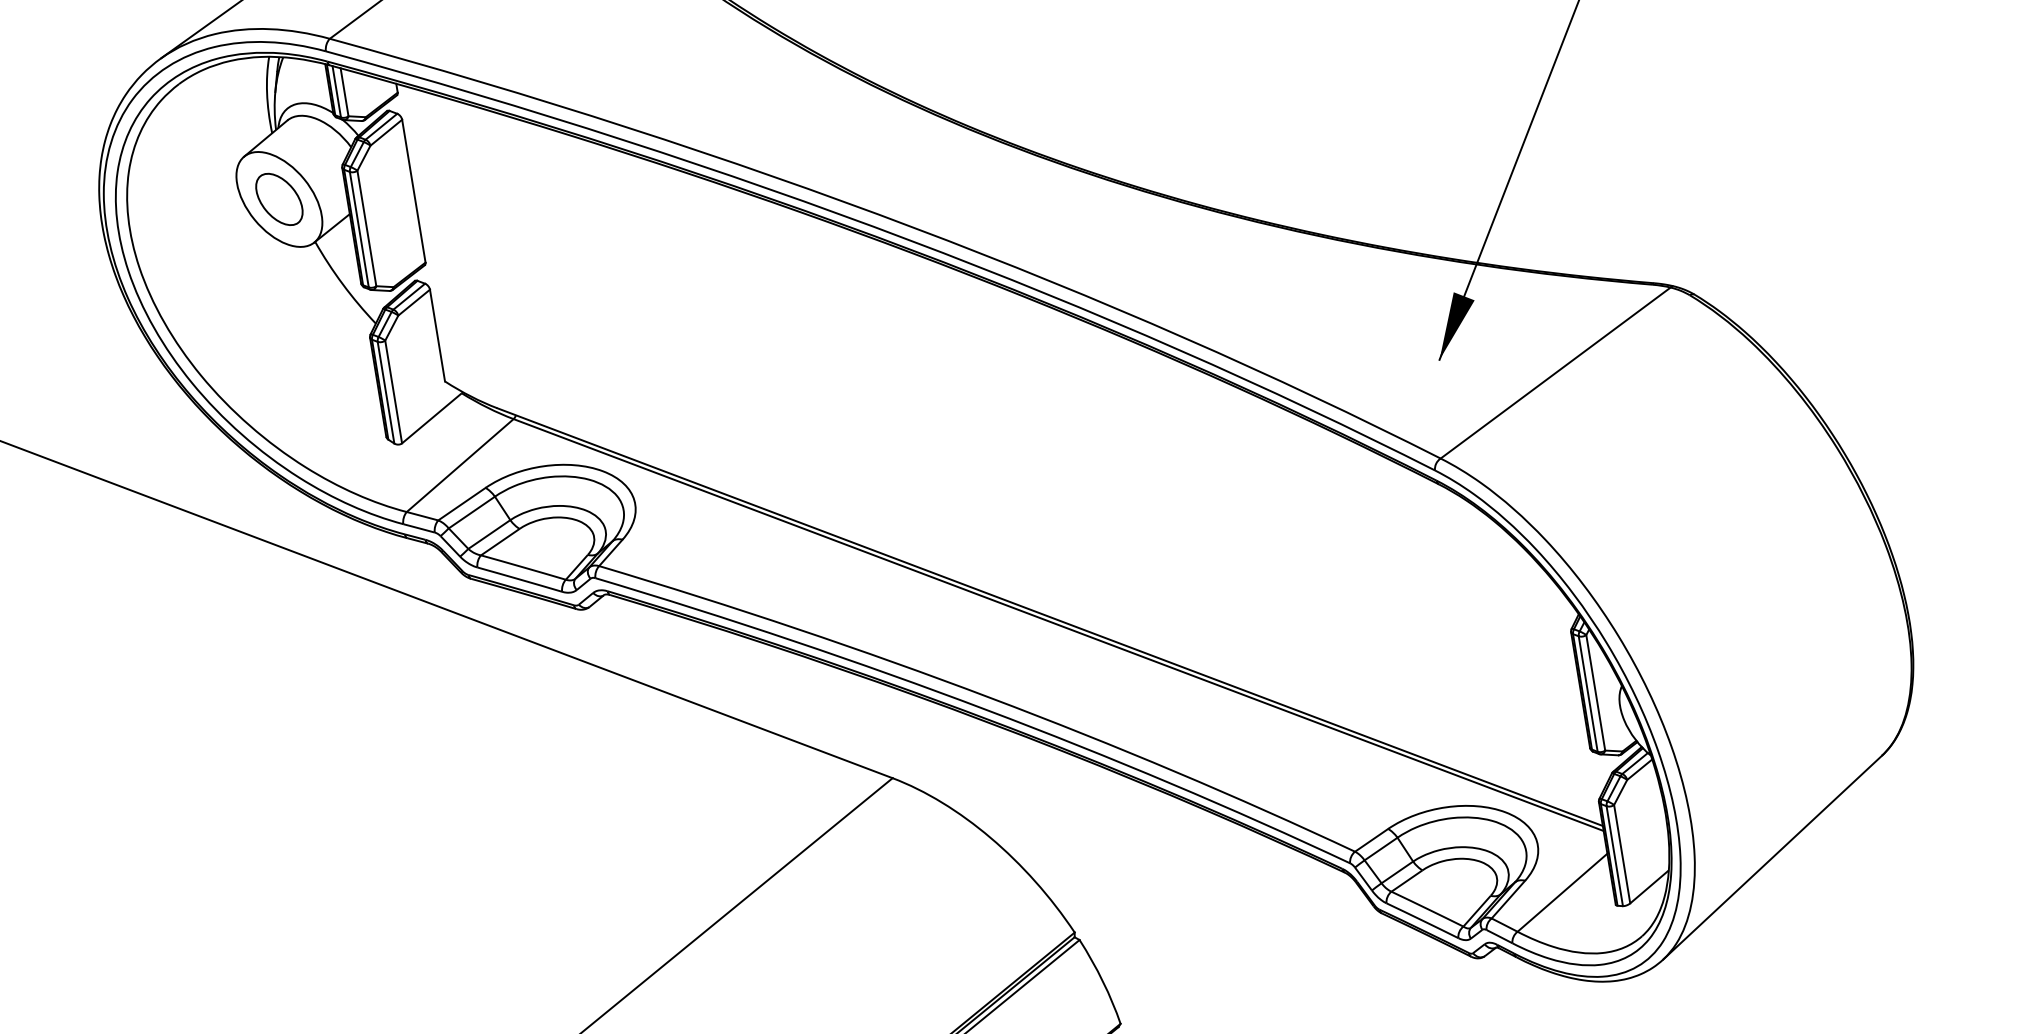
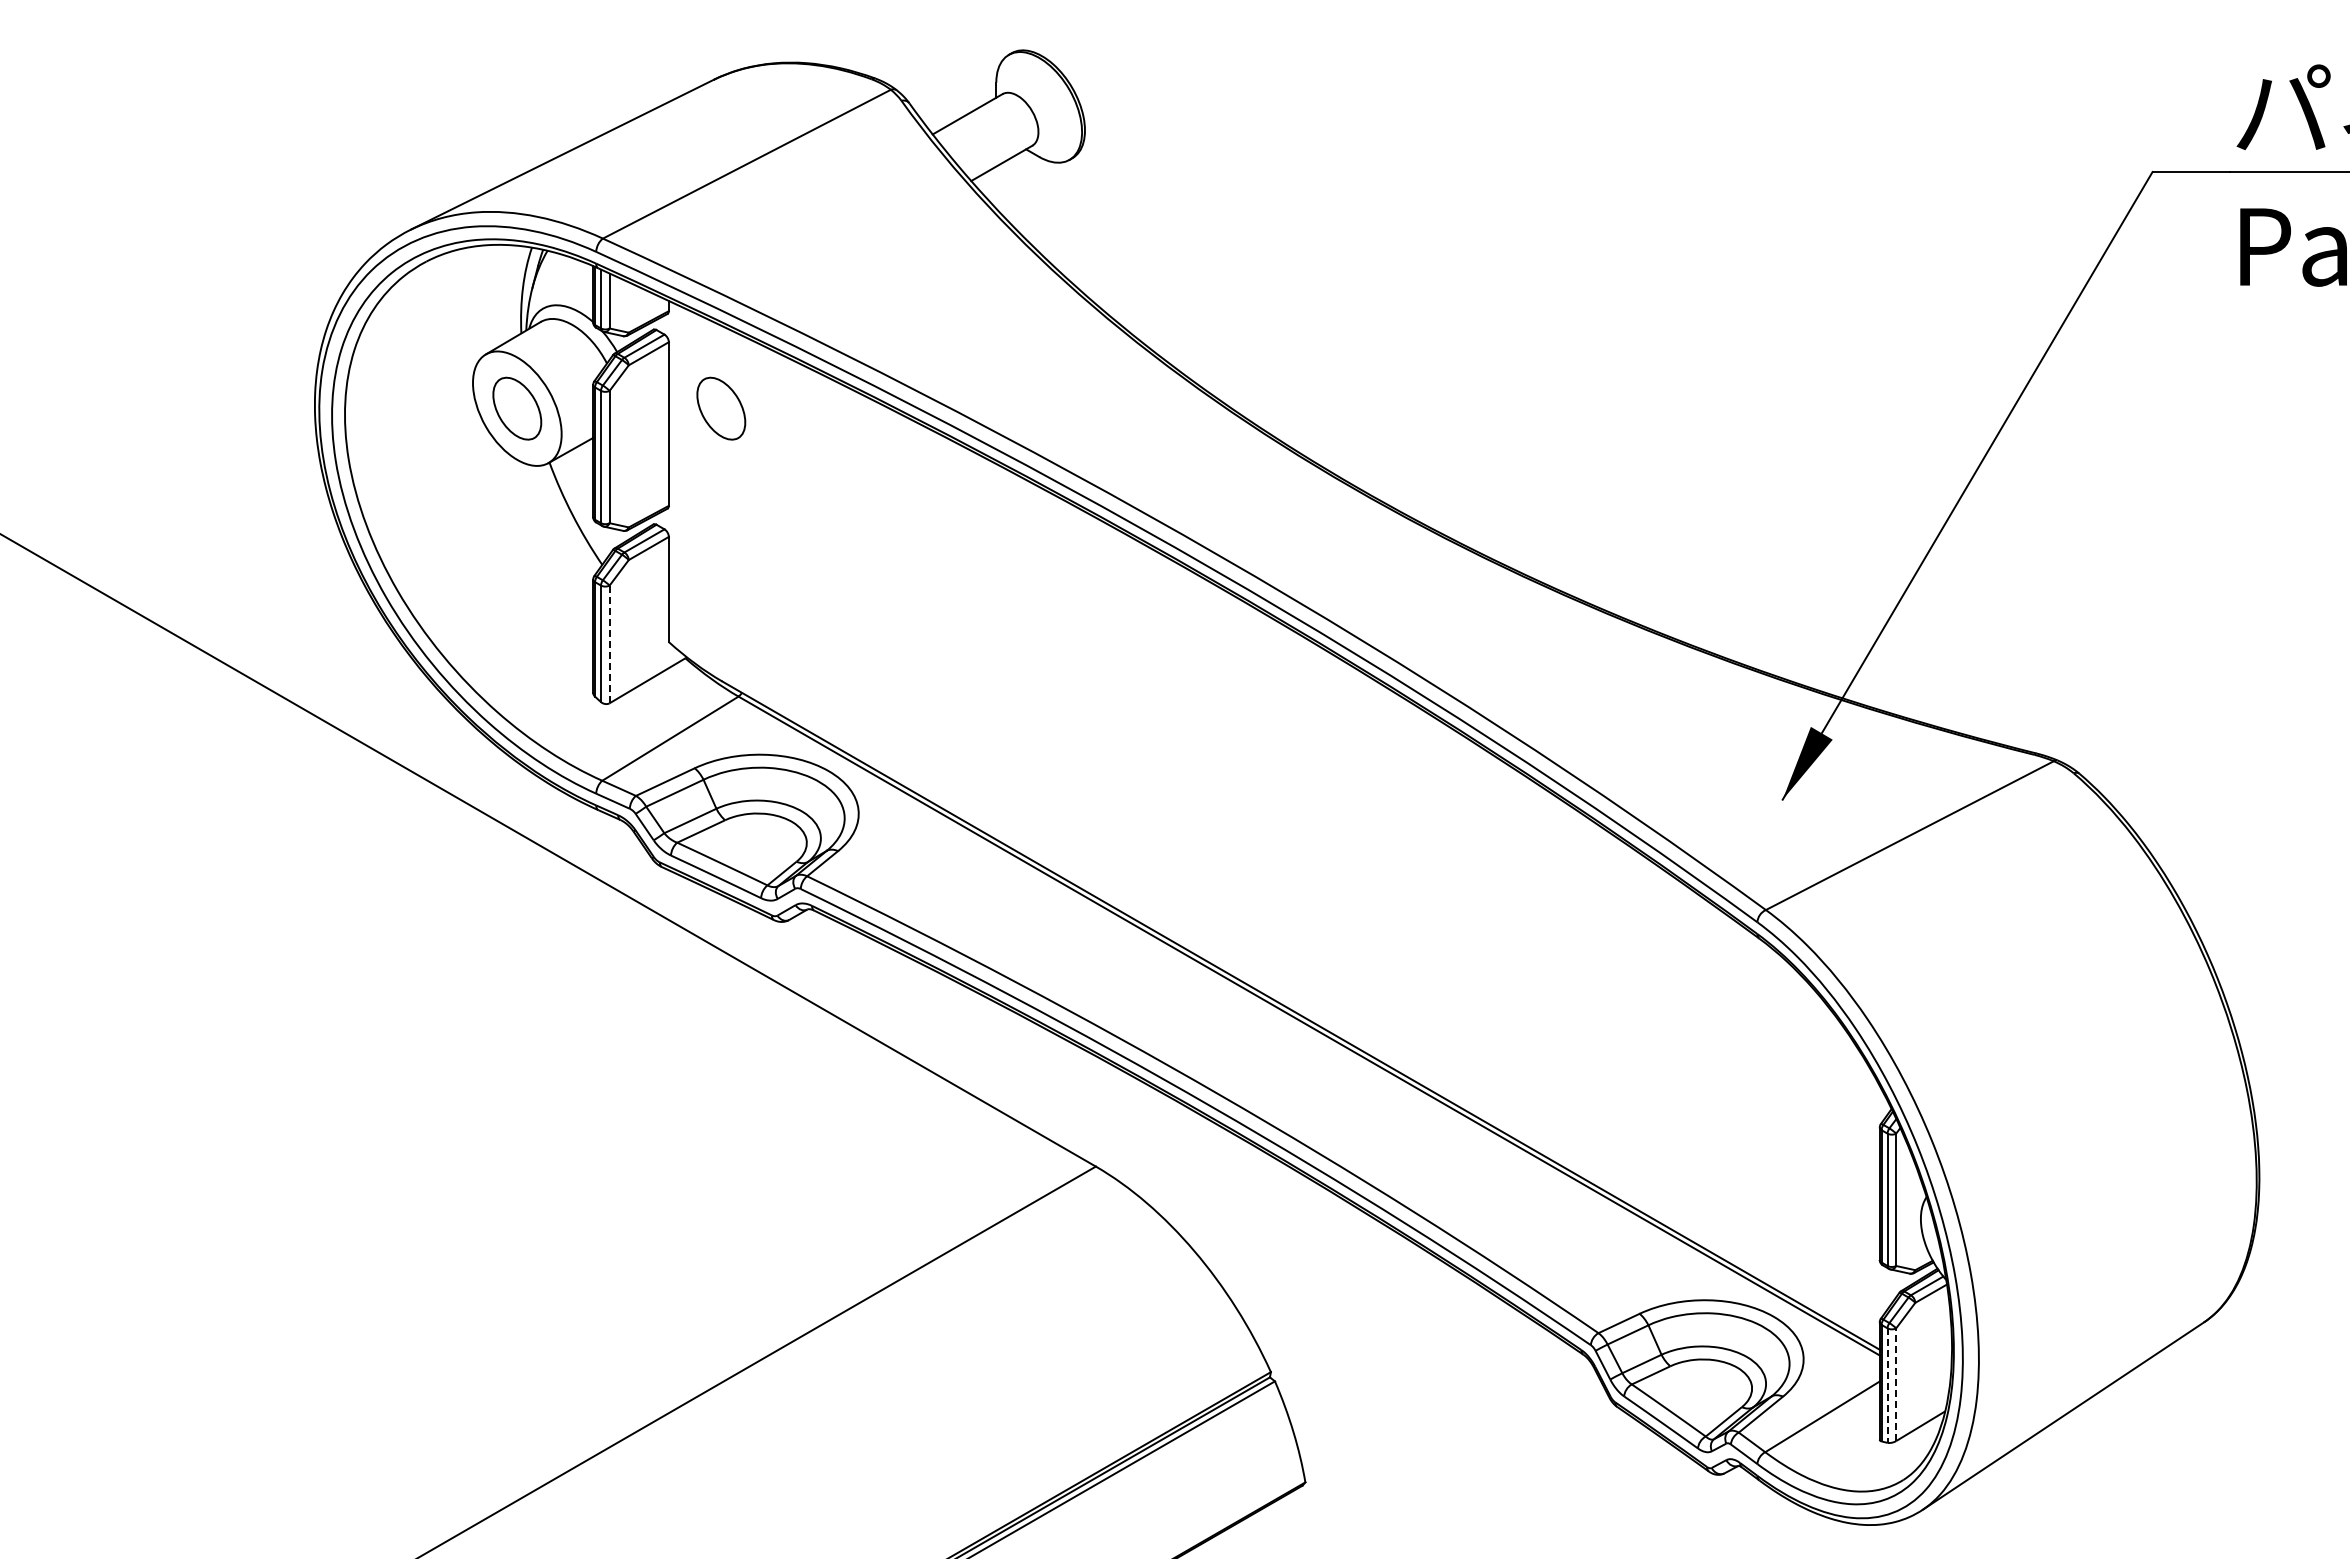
part: (457, 170) -> (721, 408), added
line: (393, 392) -> (609, 644), solid -> dashed
line: (1622, 853) -> (1896, 1384), solid -> dashed
line: (1614, 856) -> (1887, 1386), solid -> dashed

